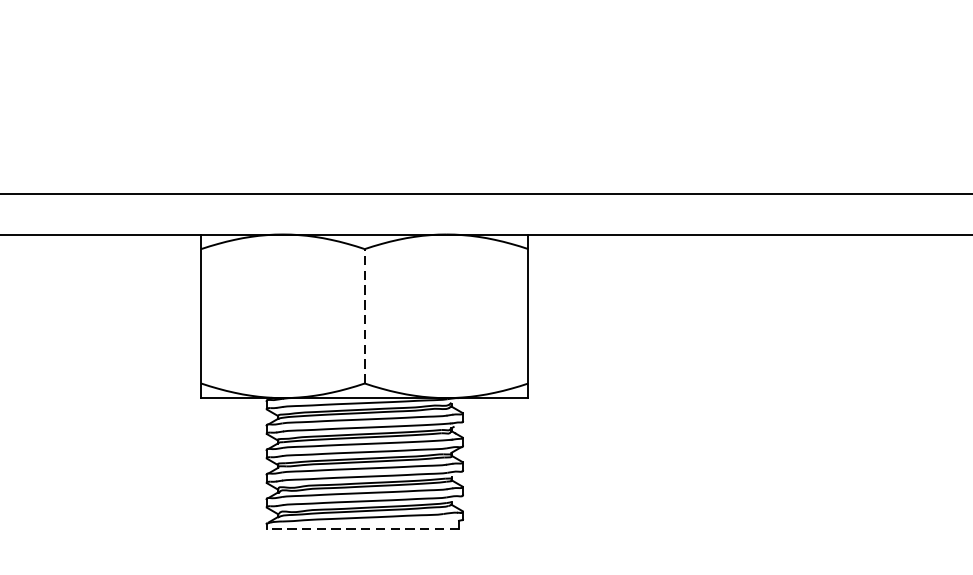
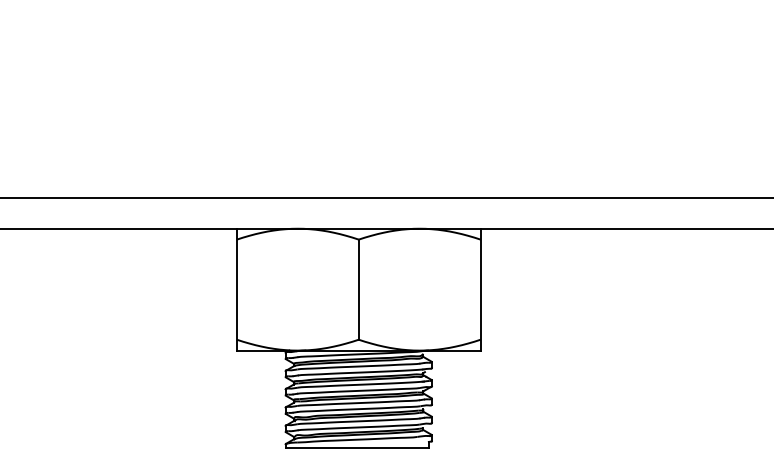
line: (364, 316) -> (358, 289), dashed -> solid
line: (363, 529) -> (357, 448), dashed -> solid

